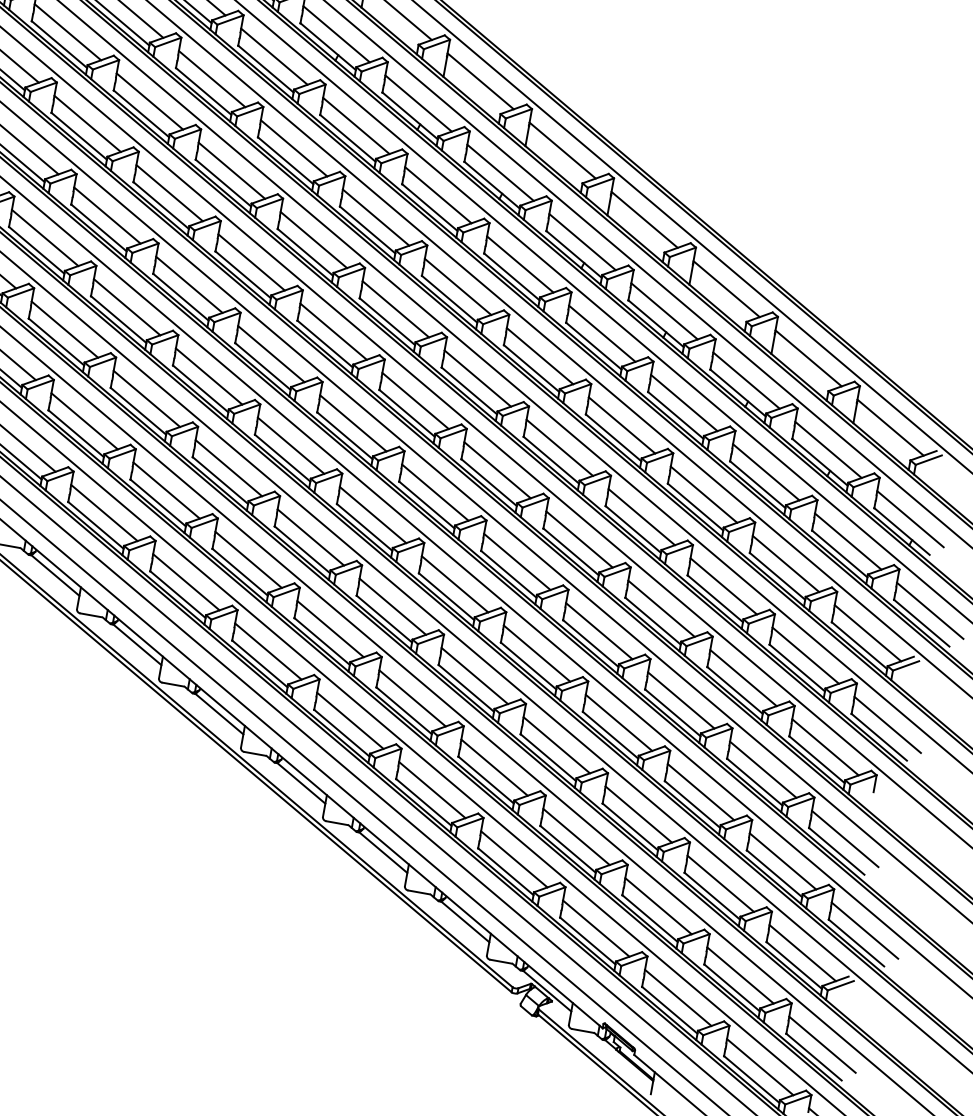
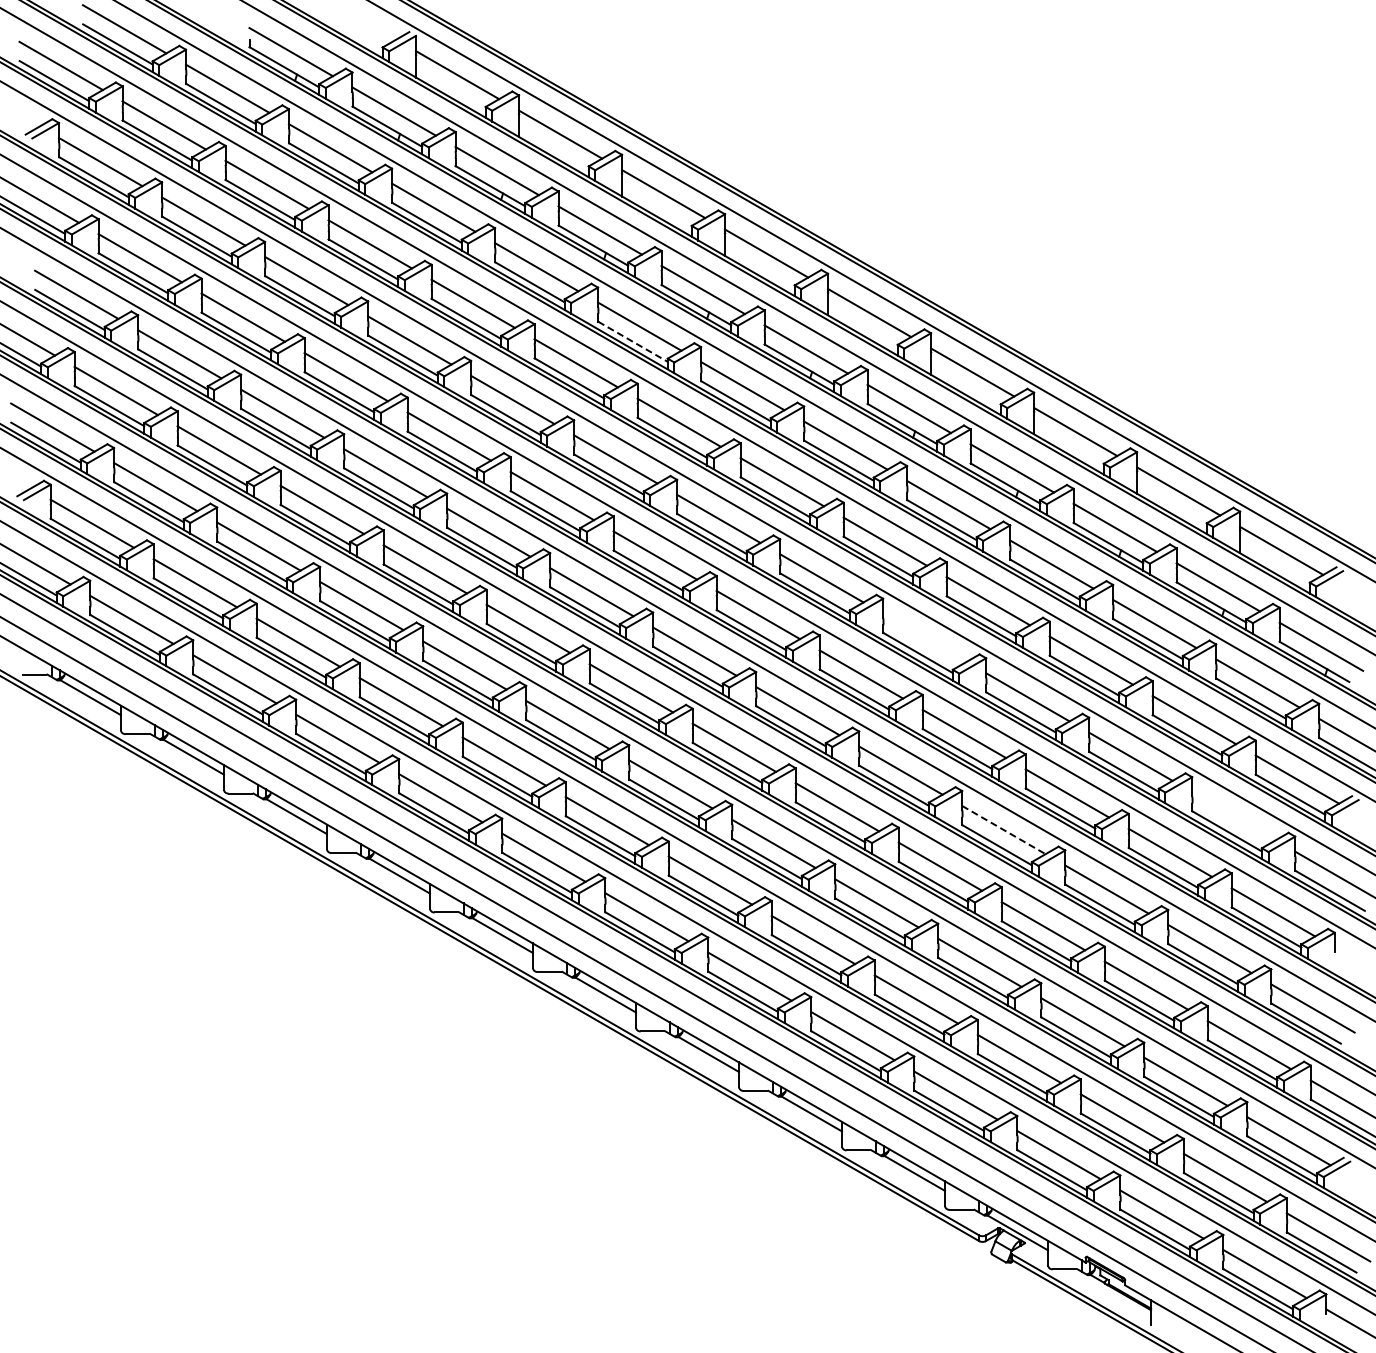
line: (348, 139) -> (633, 342), solid -> dashed
line: (559, 447) -> (924, 637), removed
line: (599, 631) -> (1004, 830), solid -> dashed
line: (805, 655) -> (1233, 816), removed

